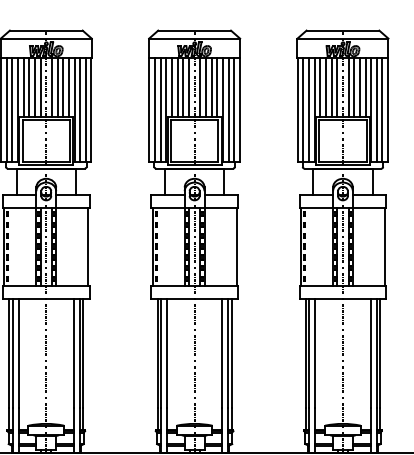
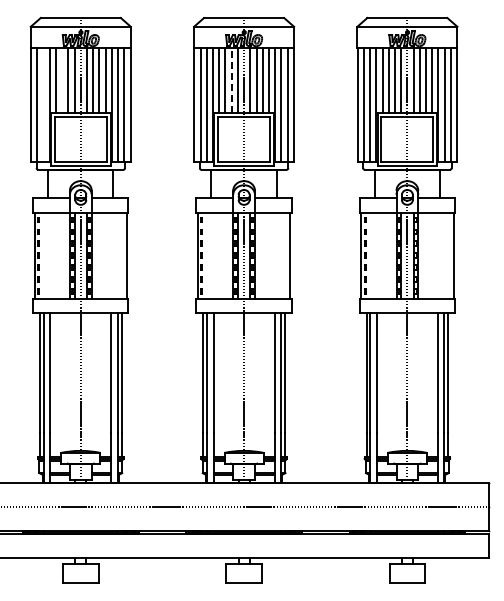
line: (29, 87) -> (62, 80), removed
line: (183, 87) -> (231, 80), solid -> dashed
line: (12, 110) -> (43, 105), removed

